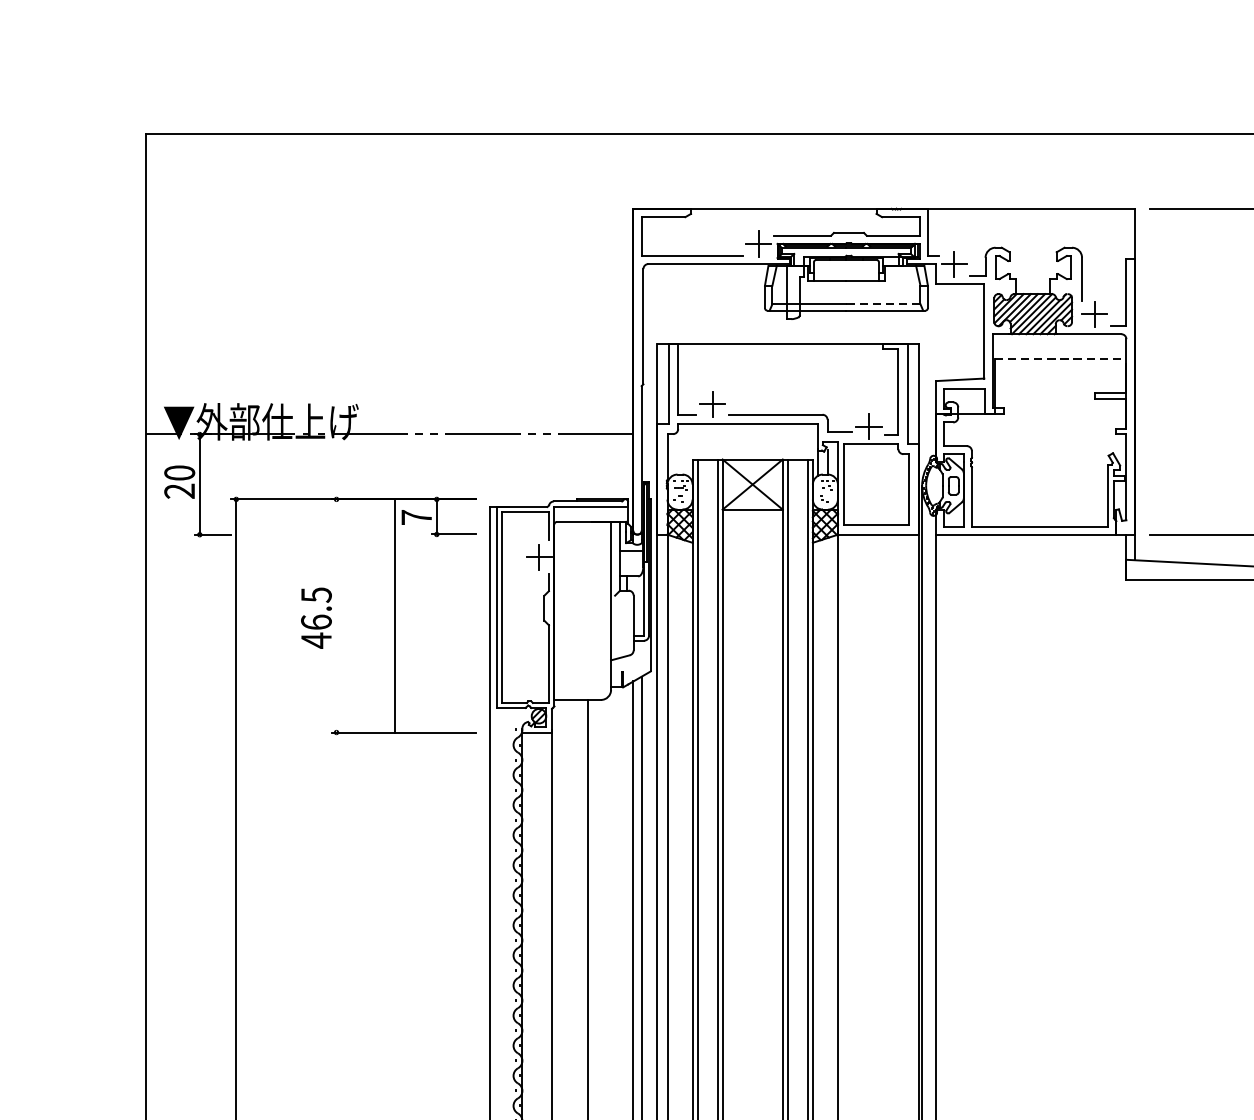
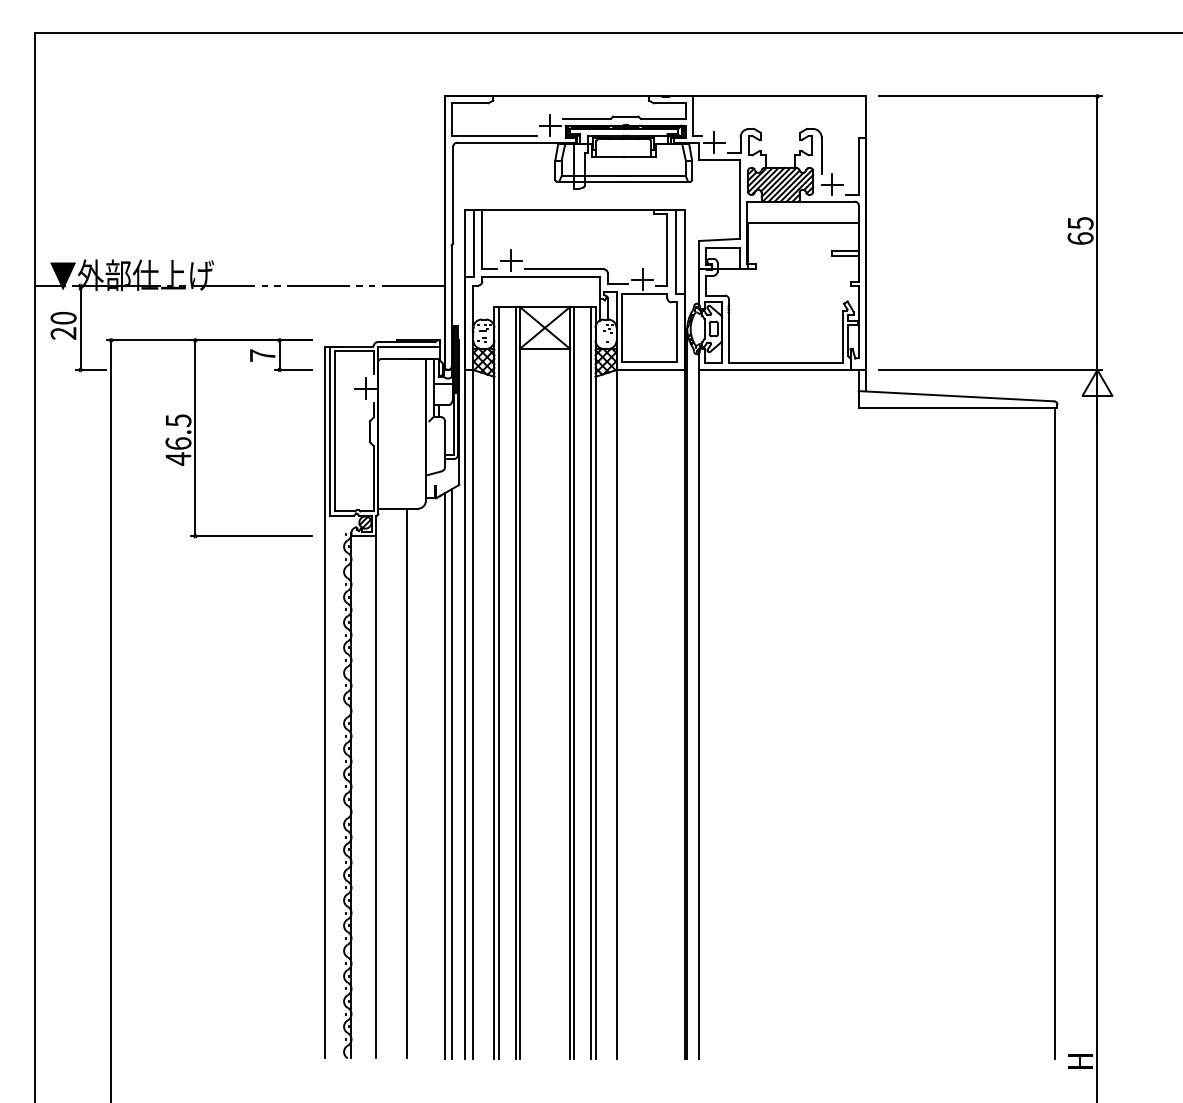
line: (884, 304) -> (655, 176), dashed -> solid
line: (1061, 359) -> (804, 222), dashed -> solid
line: (395, 616) -> (195, 438), moved

